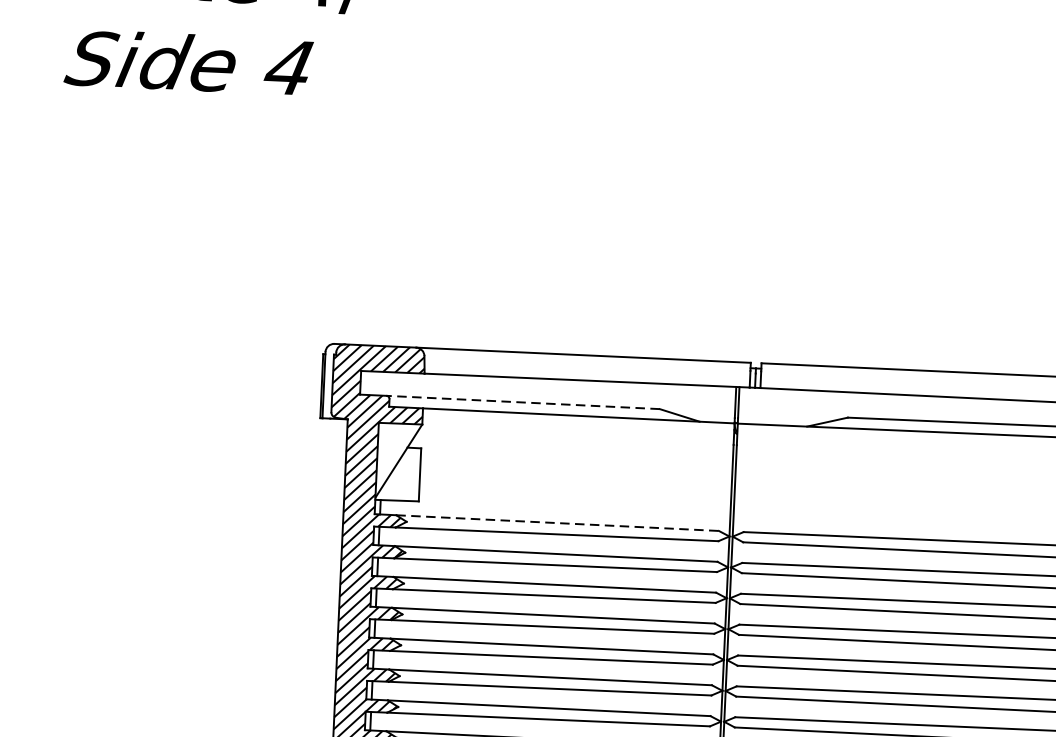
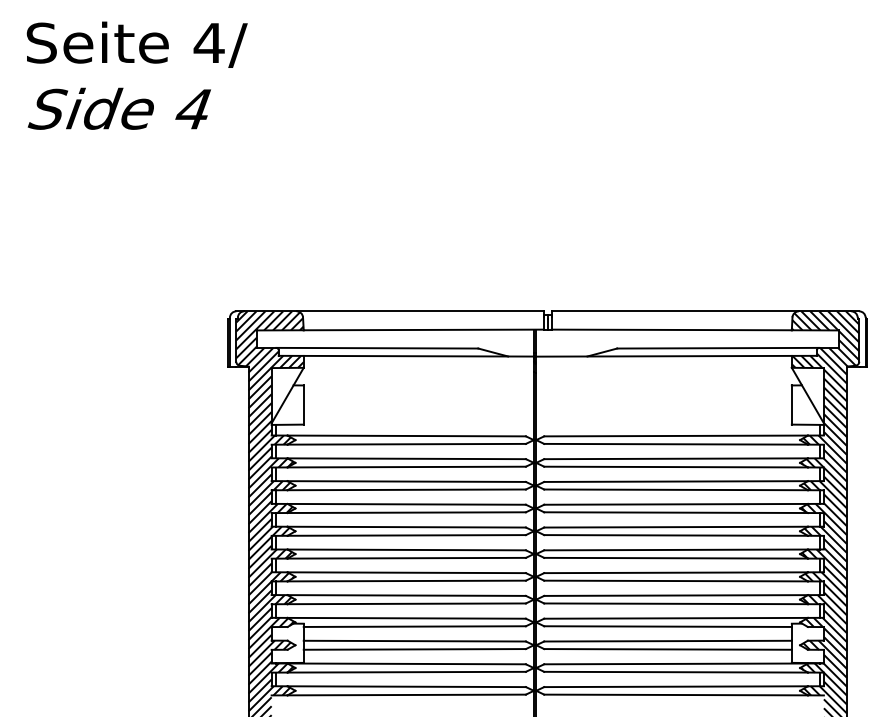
line: (523, 402) -> (377, 348), dashed -> solid
line: (558, 522) -> (407, 435), dashed -> solid

